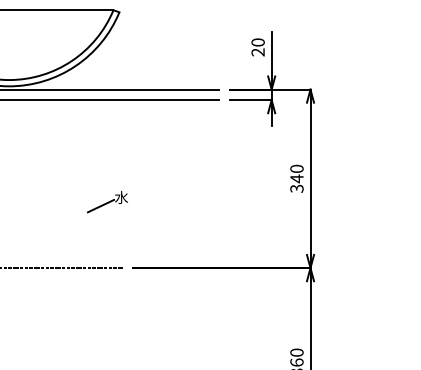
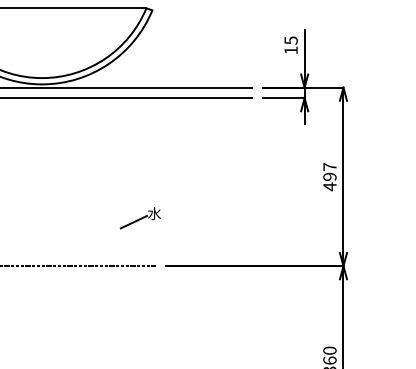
text: (257, 47) -> (290, 45), 20 -> 15
text: (296, 178) -> (329, 176), 340 -> 497
part: (107, 202) -> (140, 218), moved

